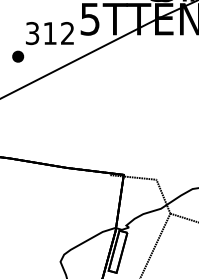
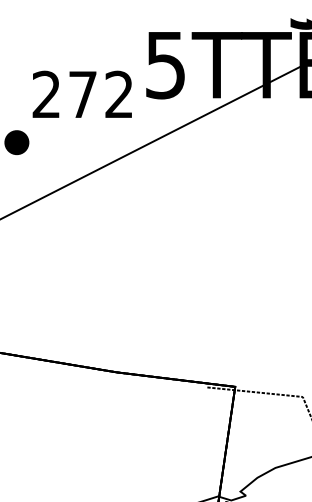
text: (40, 33) -> (63, 94), 312 -> 272

